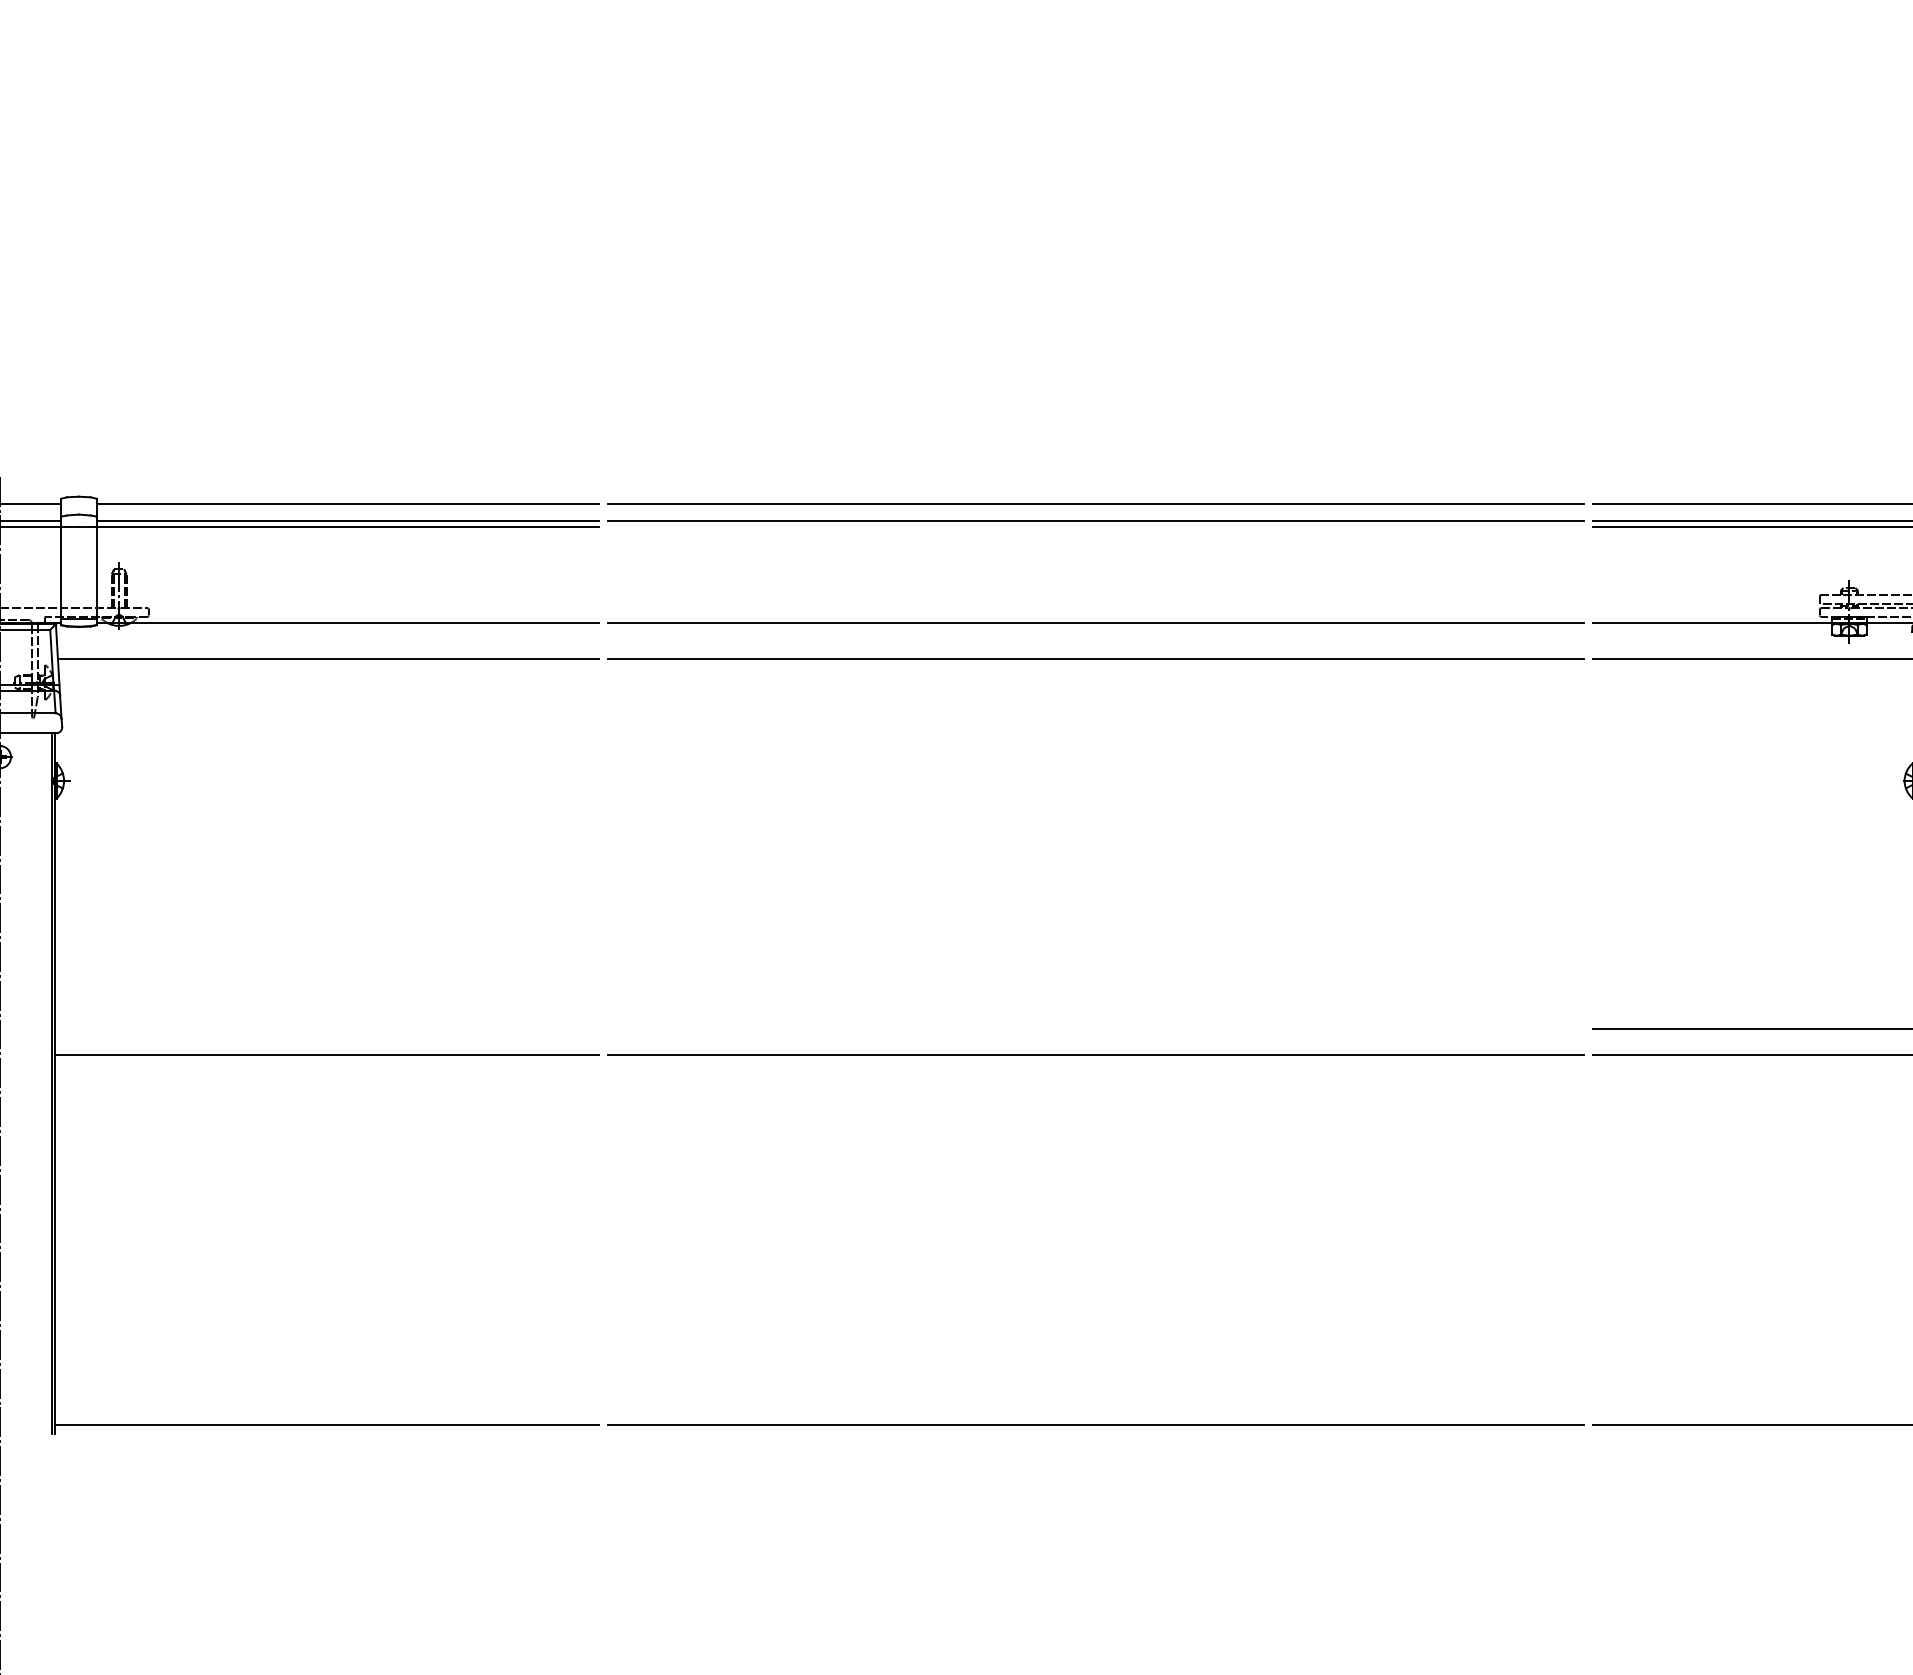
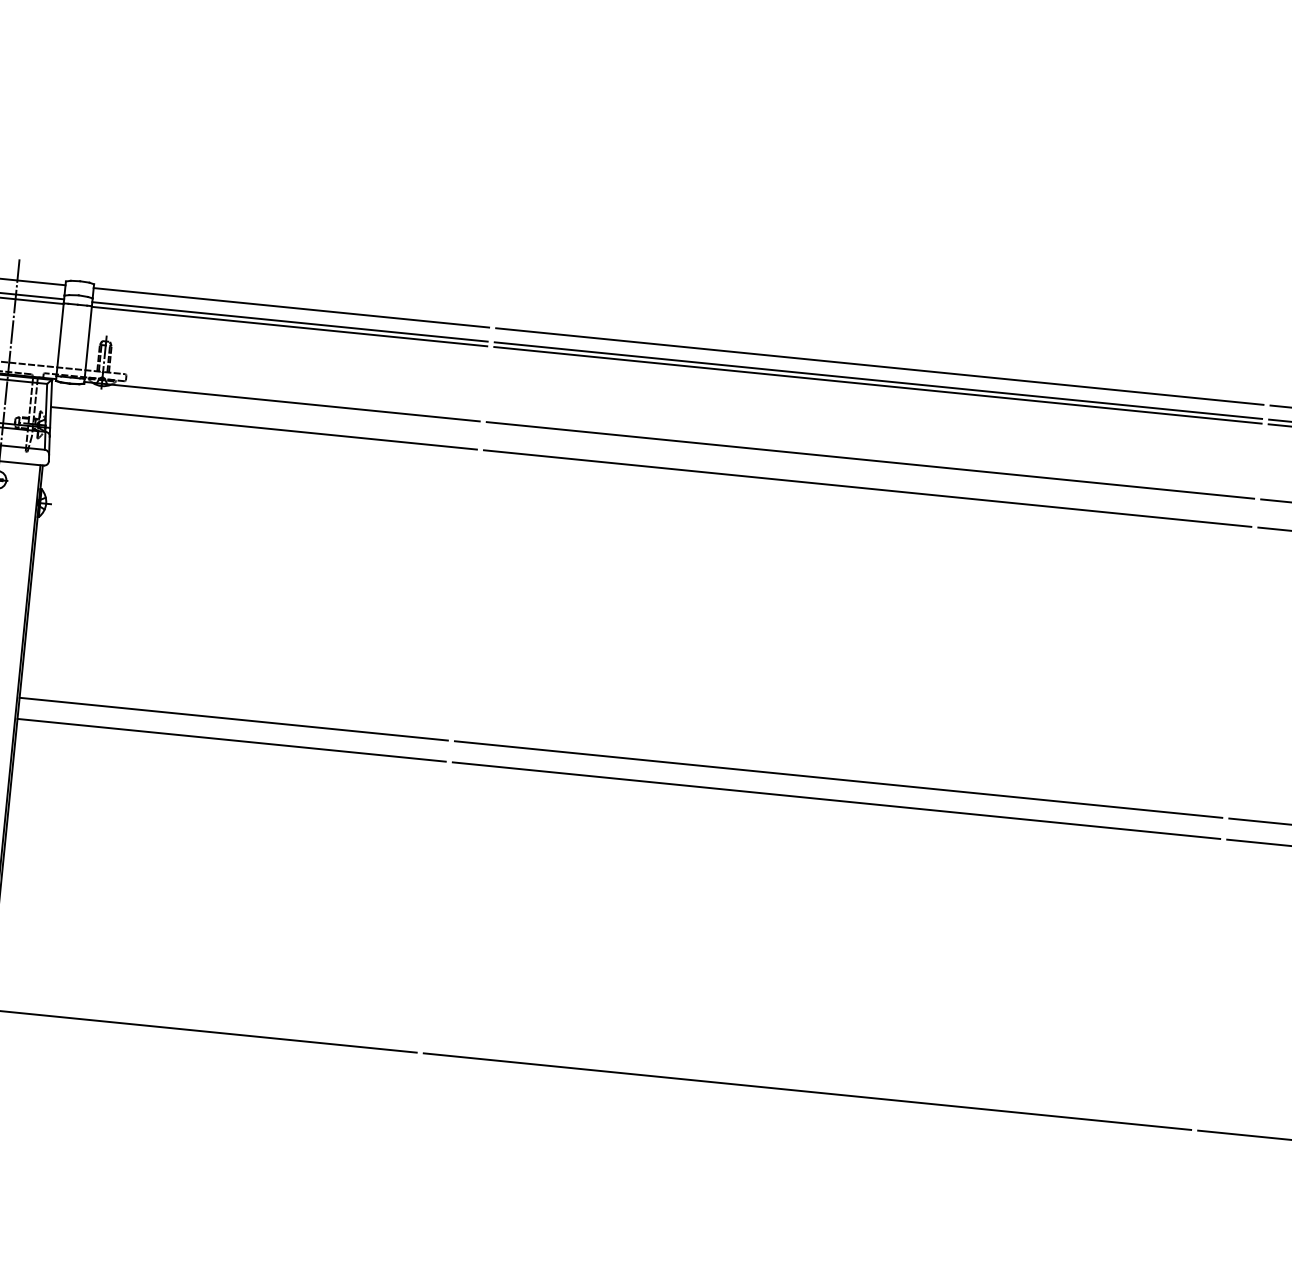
line: (1095, 527) -> (877, 385), added
line: (327, 1028) -> (233, 719), added
line: (1095, 1028) -> (838, 779), added

